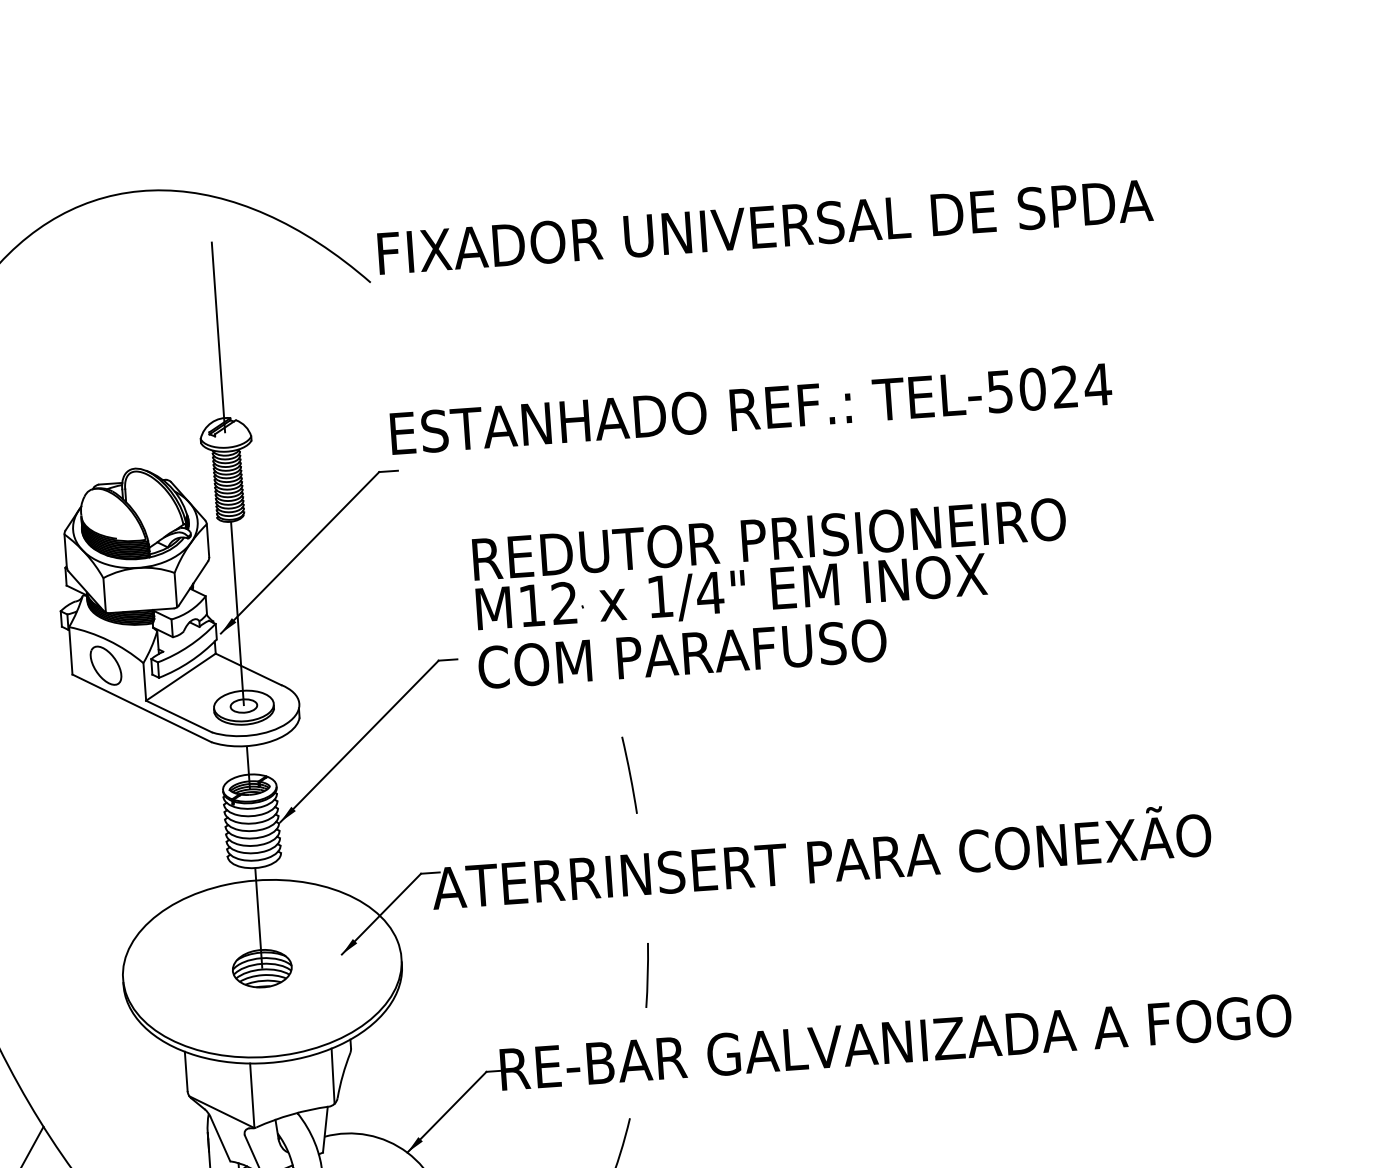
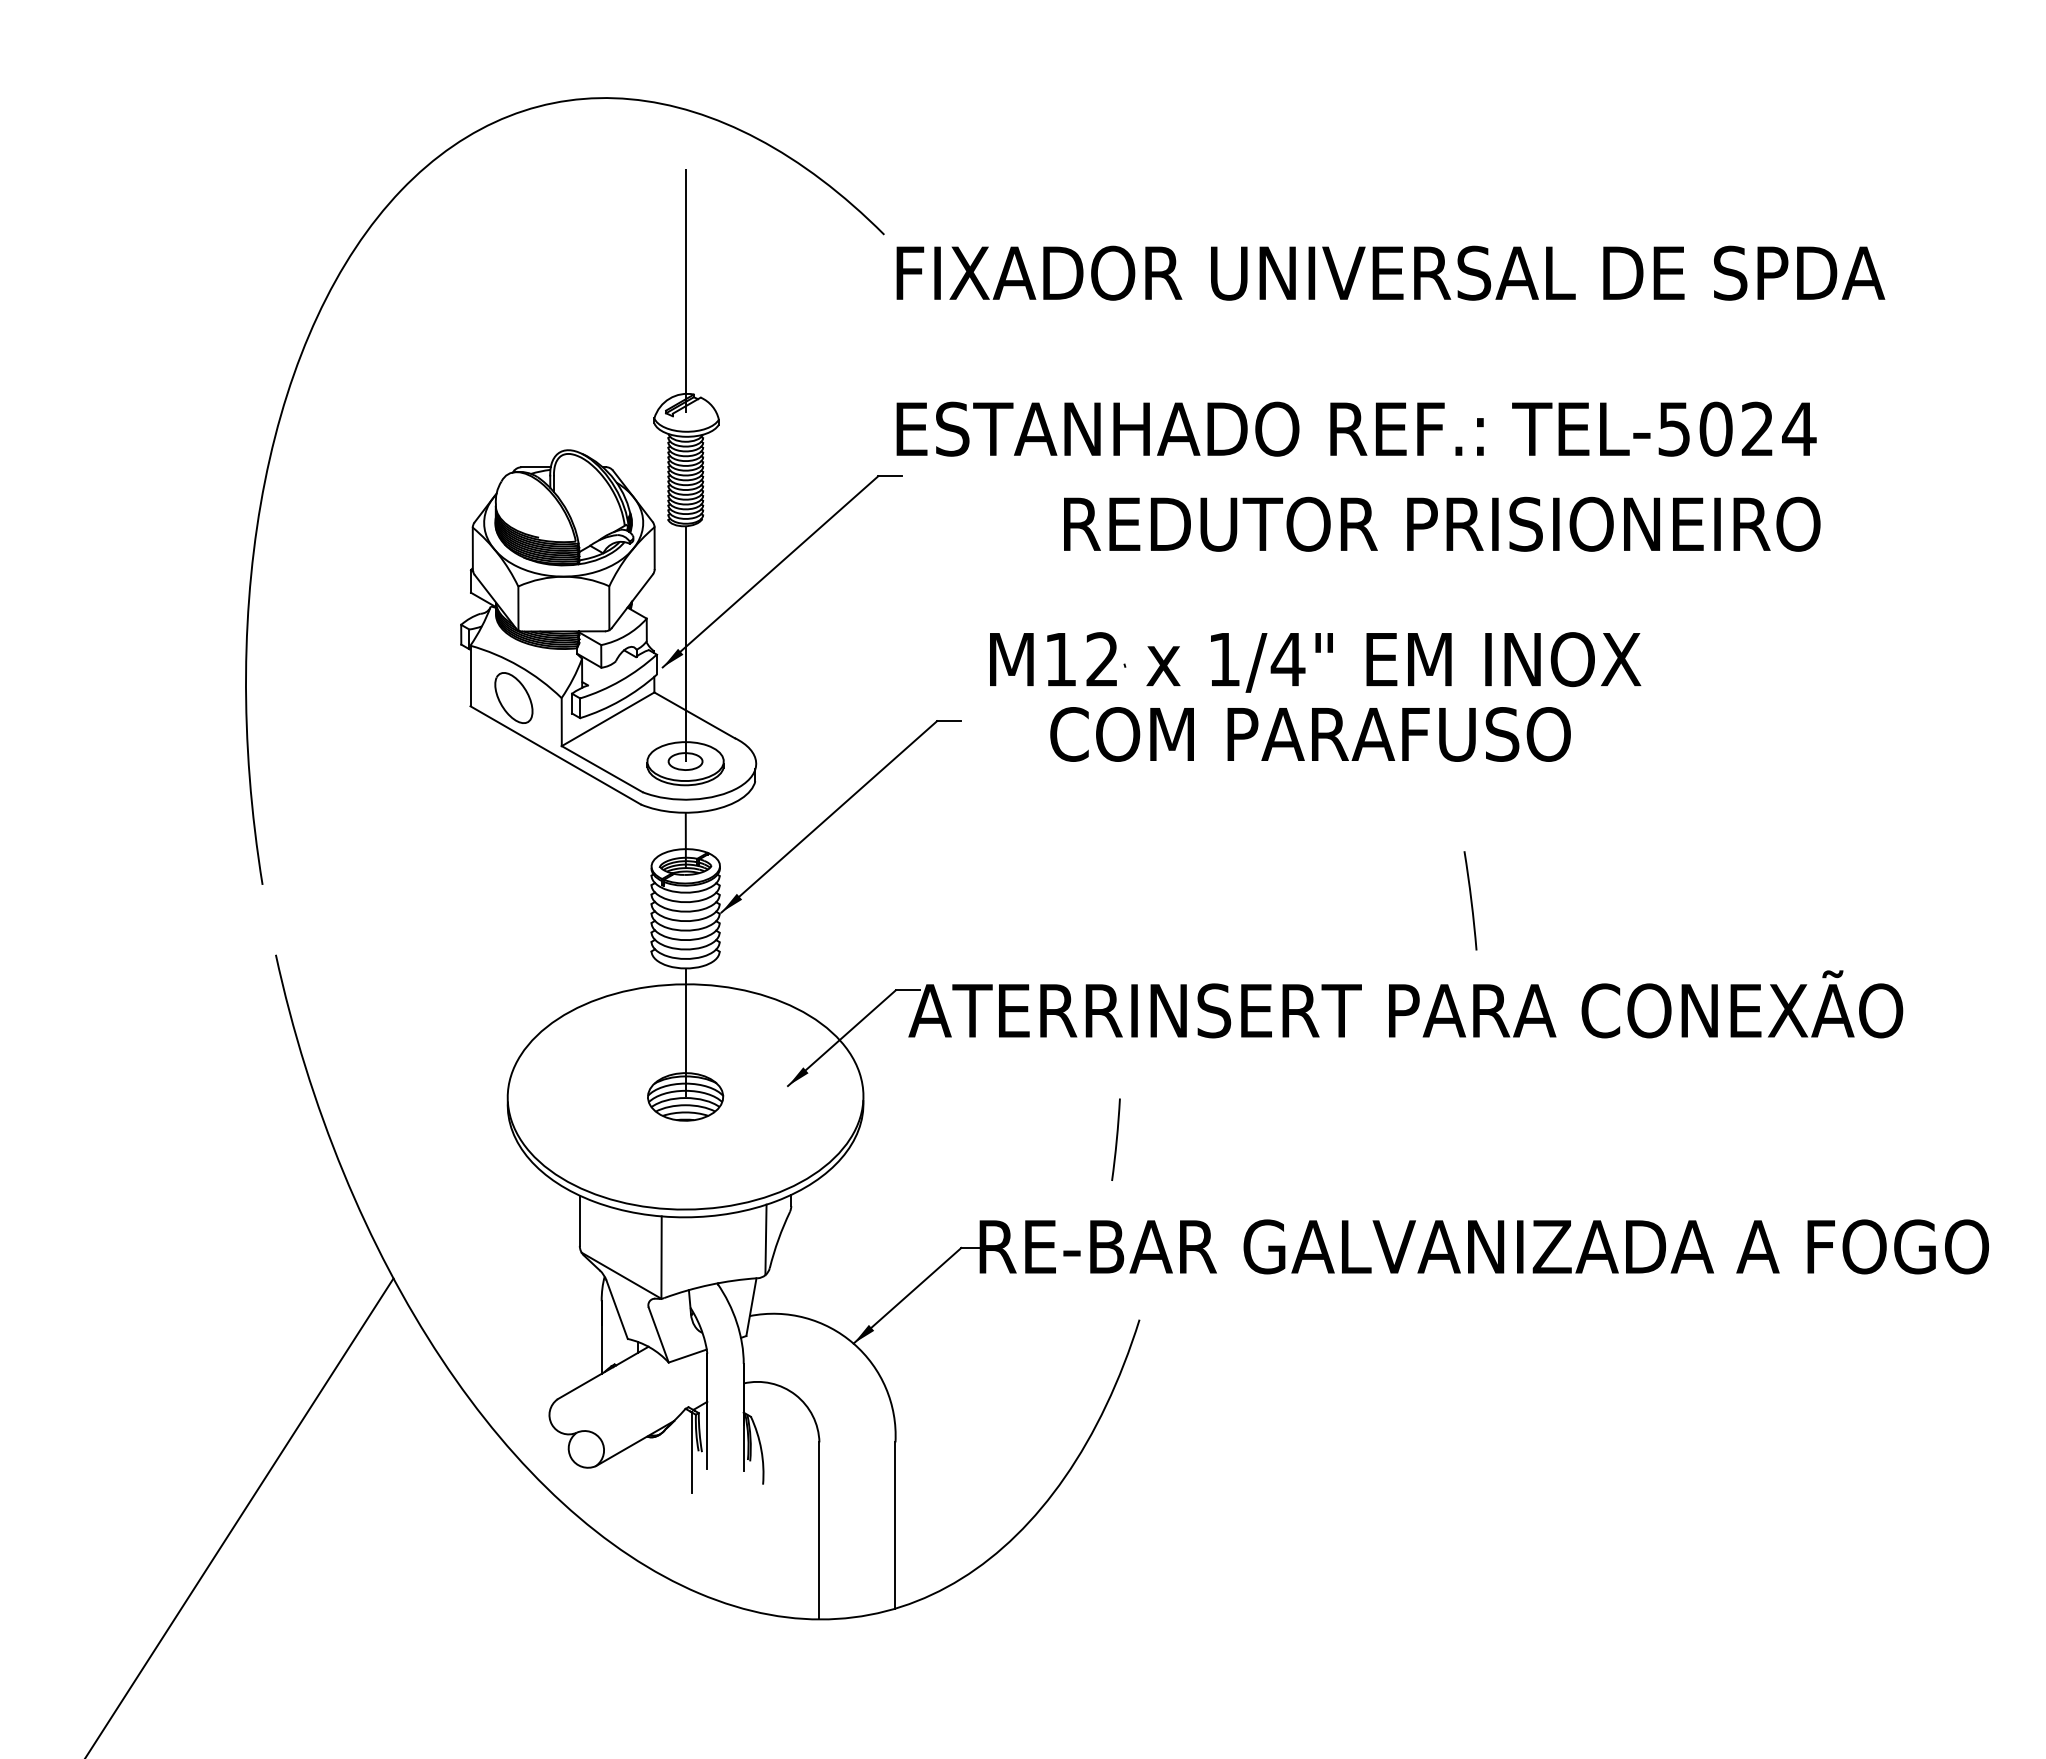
text: (765, 226) -> (1390, 272), moved
text: (769, 538) -> (1442, 523), moved
text: (682, 654) -> (1310, 734), moved
curve: (629, 775) -> (1470, 900), moved
line: (646, 975) -> (1115, 1139), moved

